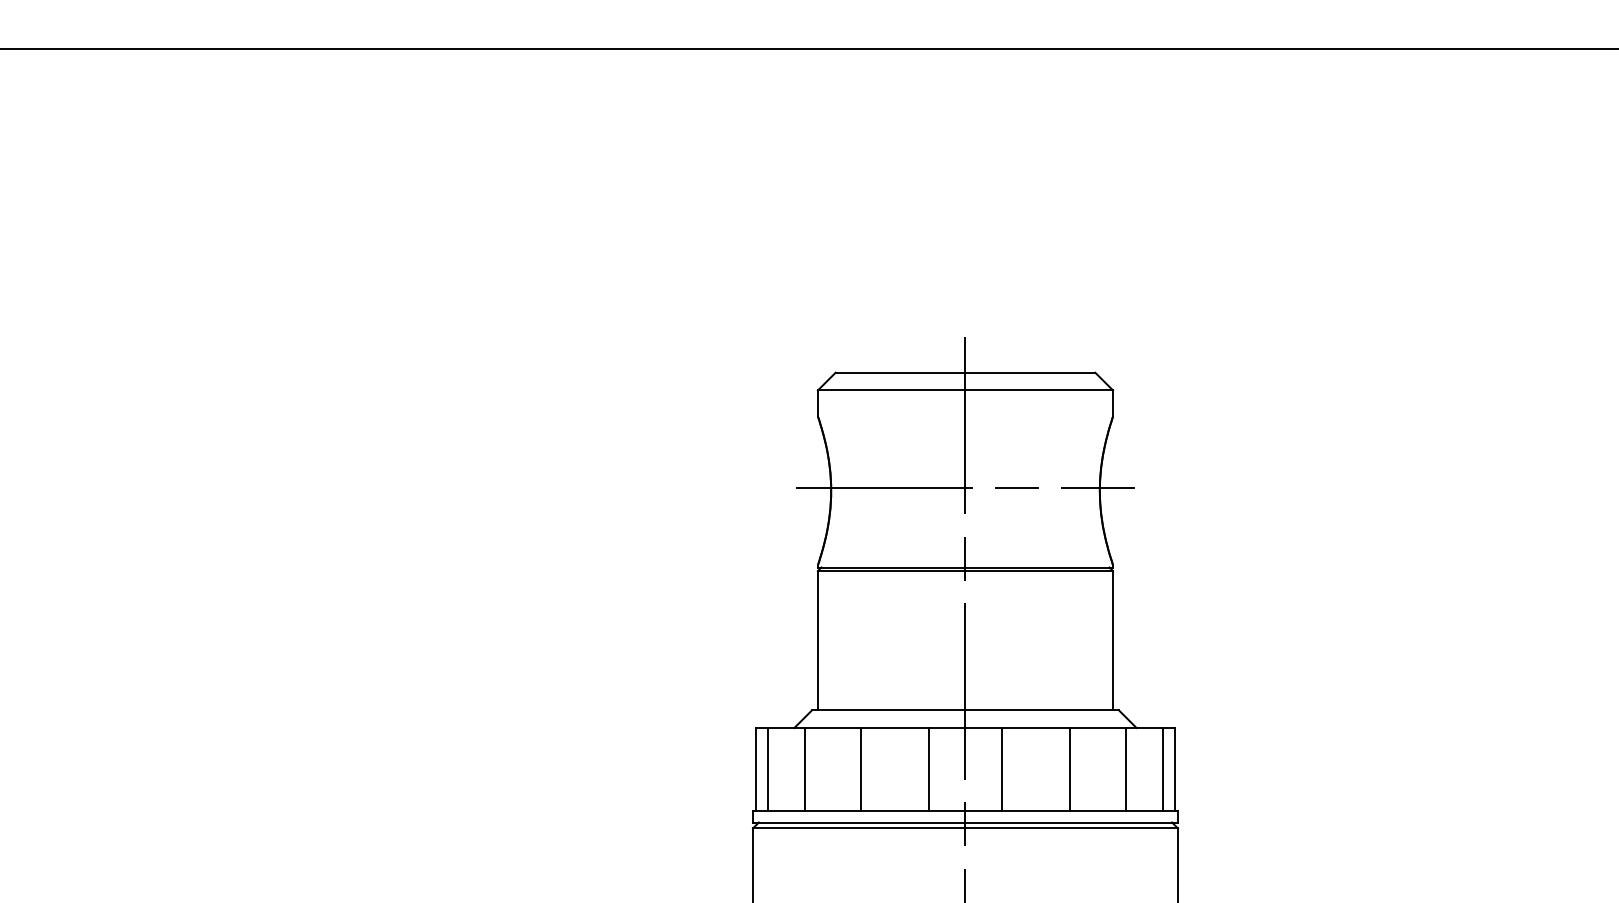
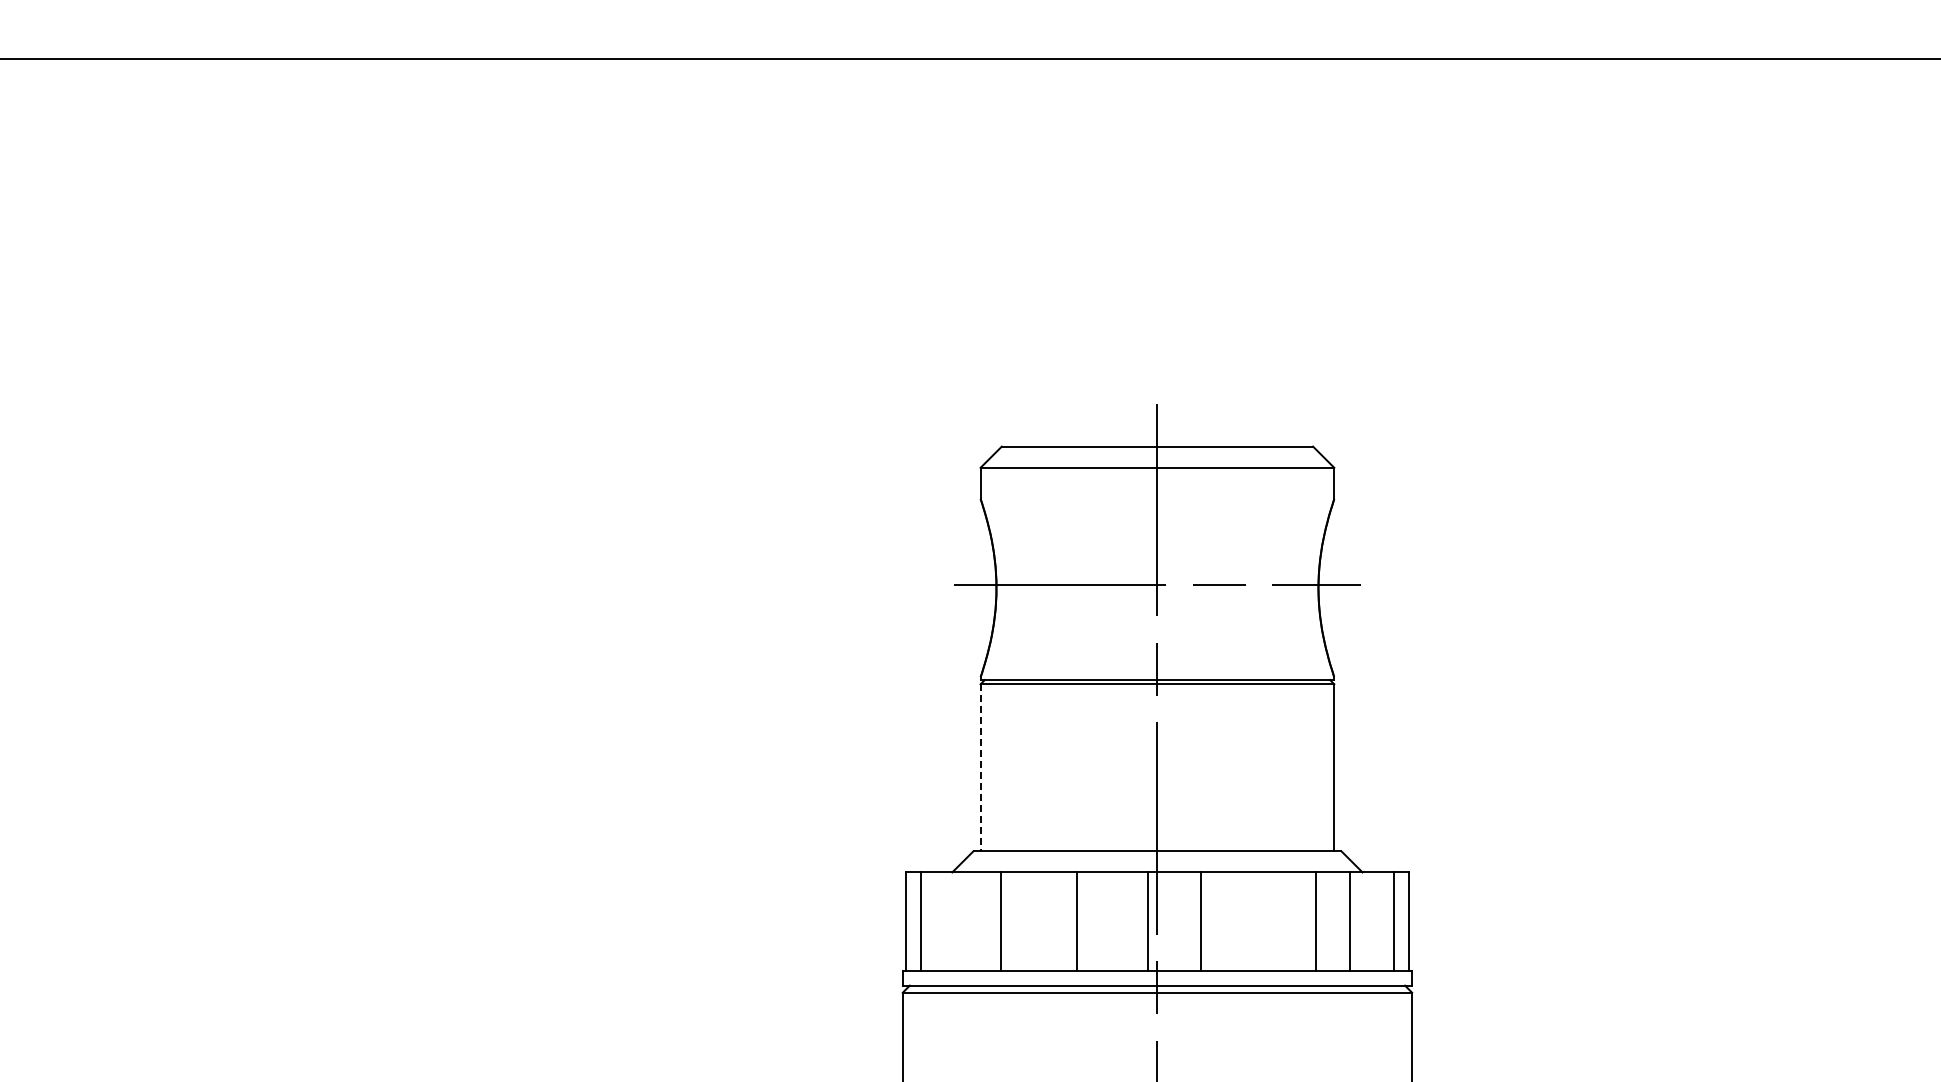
line: (817, 641) -> (980, 768), solid -> dashed
line: (804, 768) -> (1000, 921), moved
line: (860, 768) -> (1076, 921), moved
line: (928, 768) -> (1147, 921), moved
line: (1070, 768) -> (1316, 921), moved

